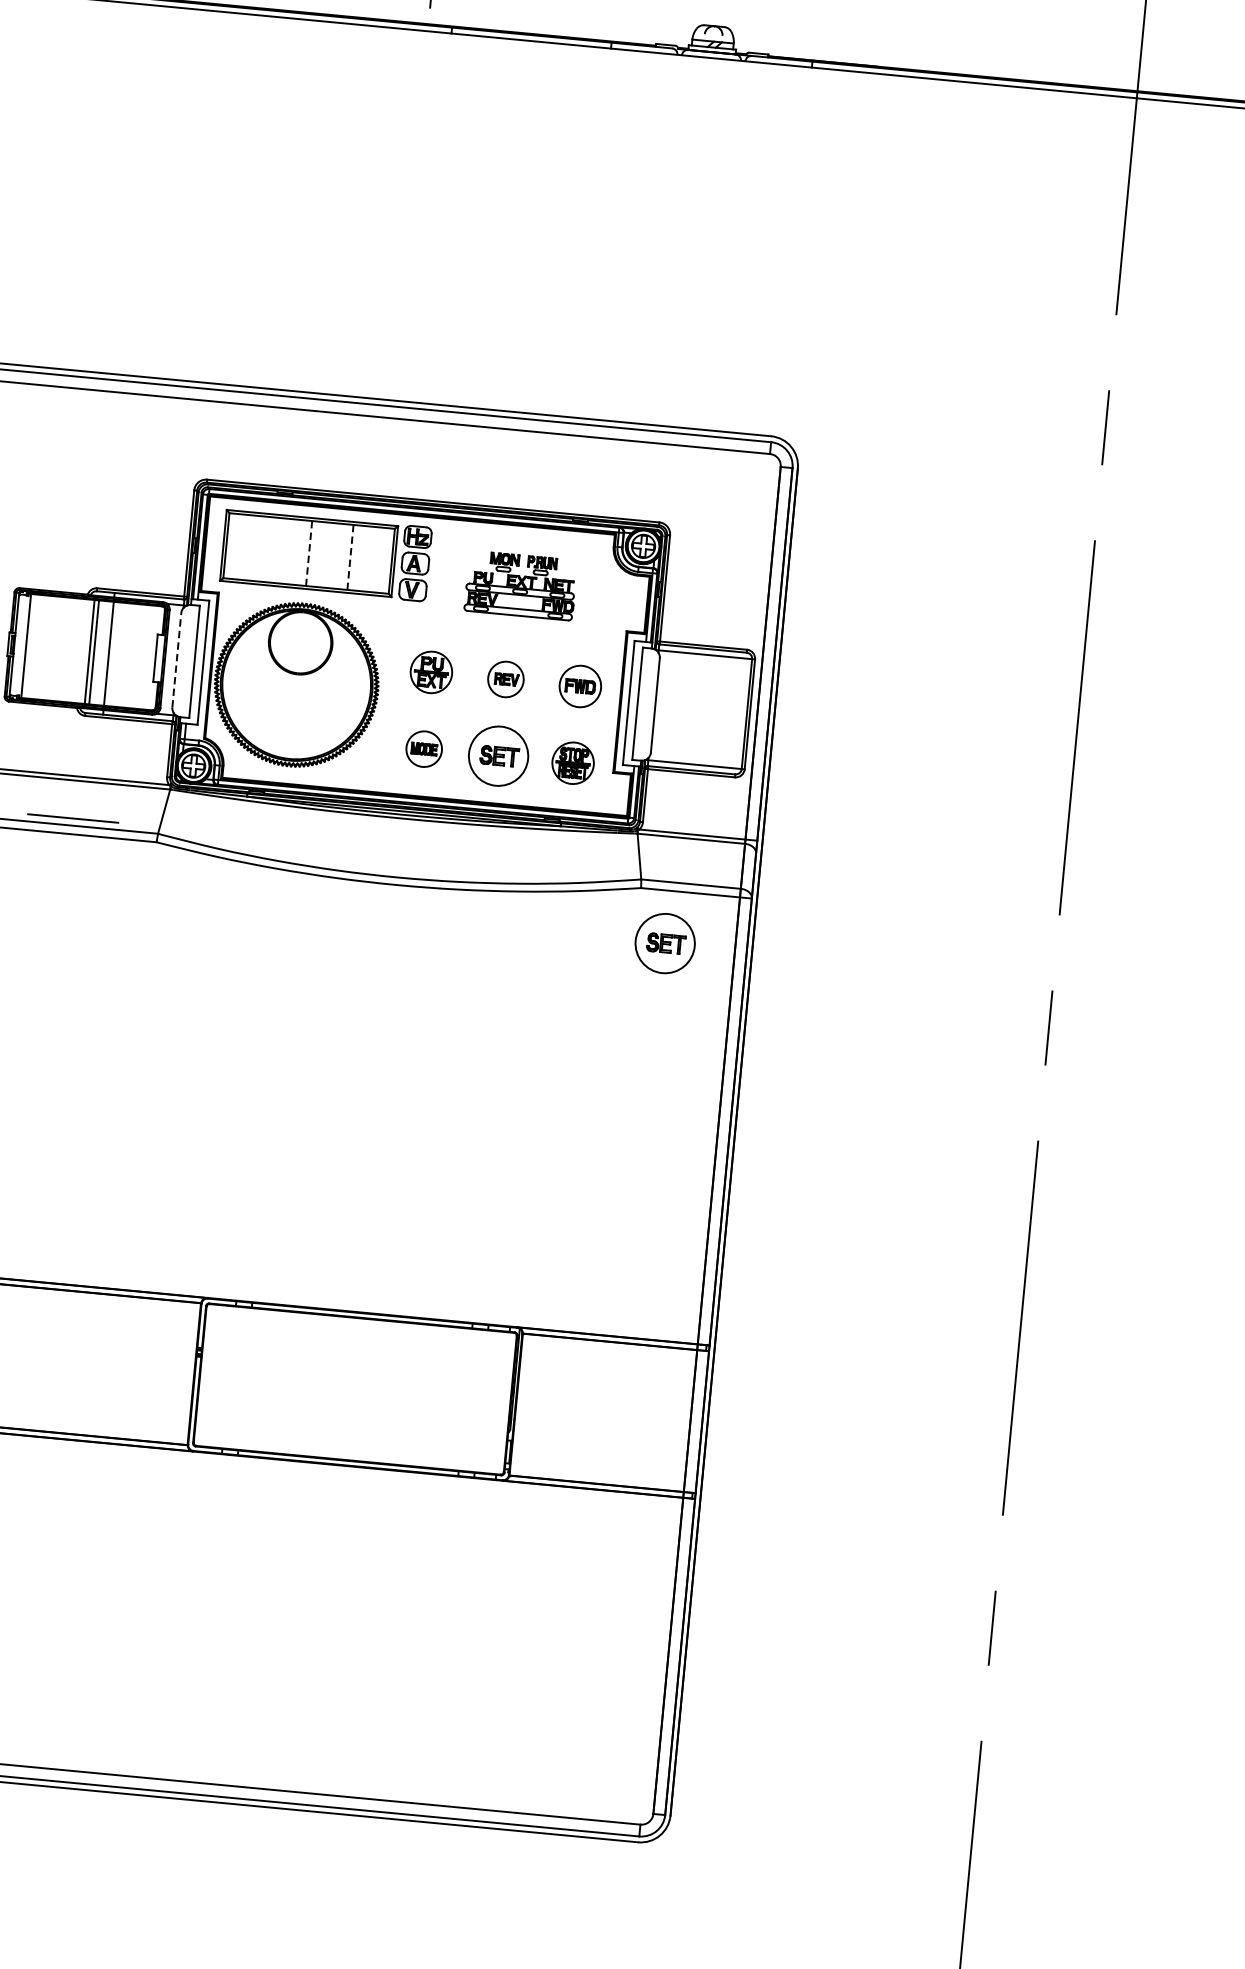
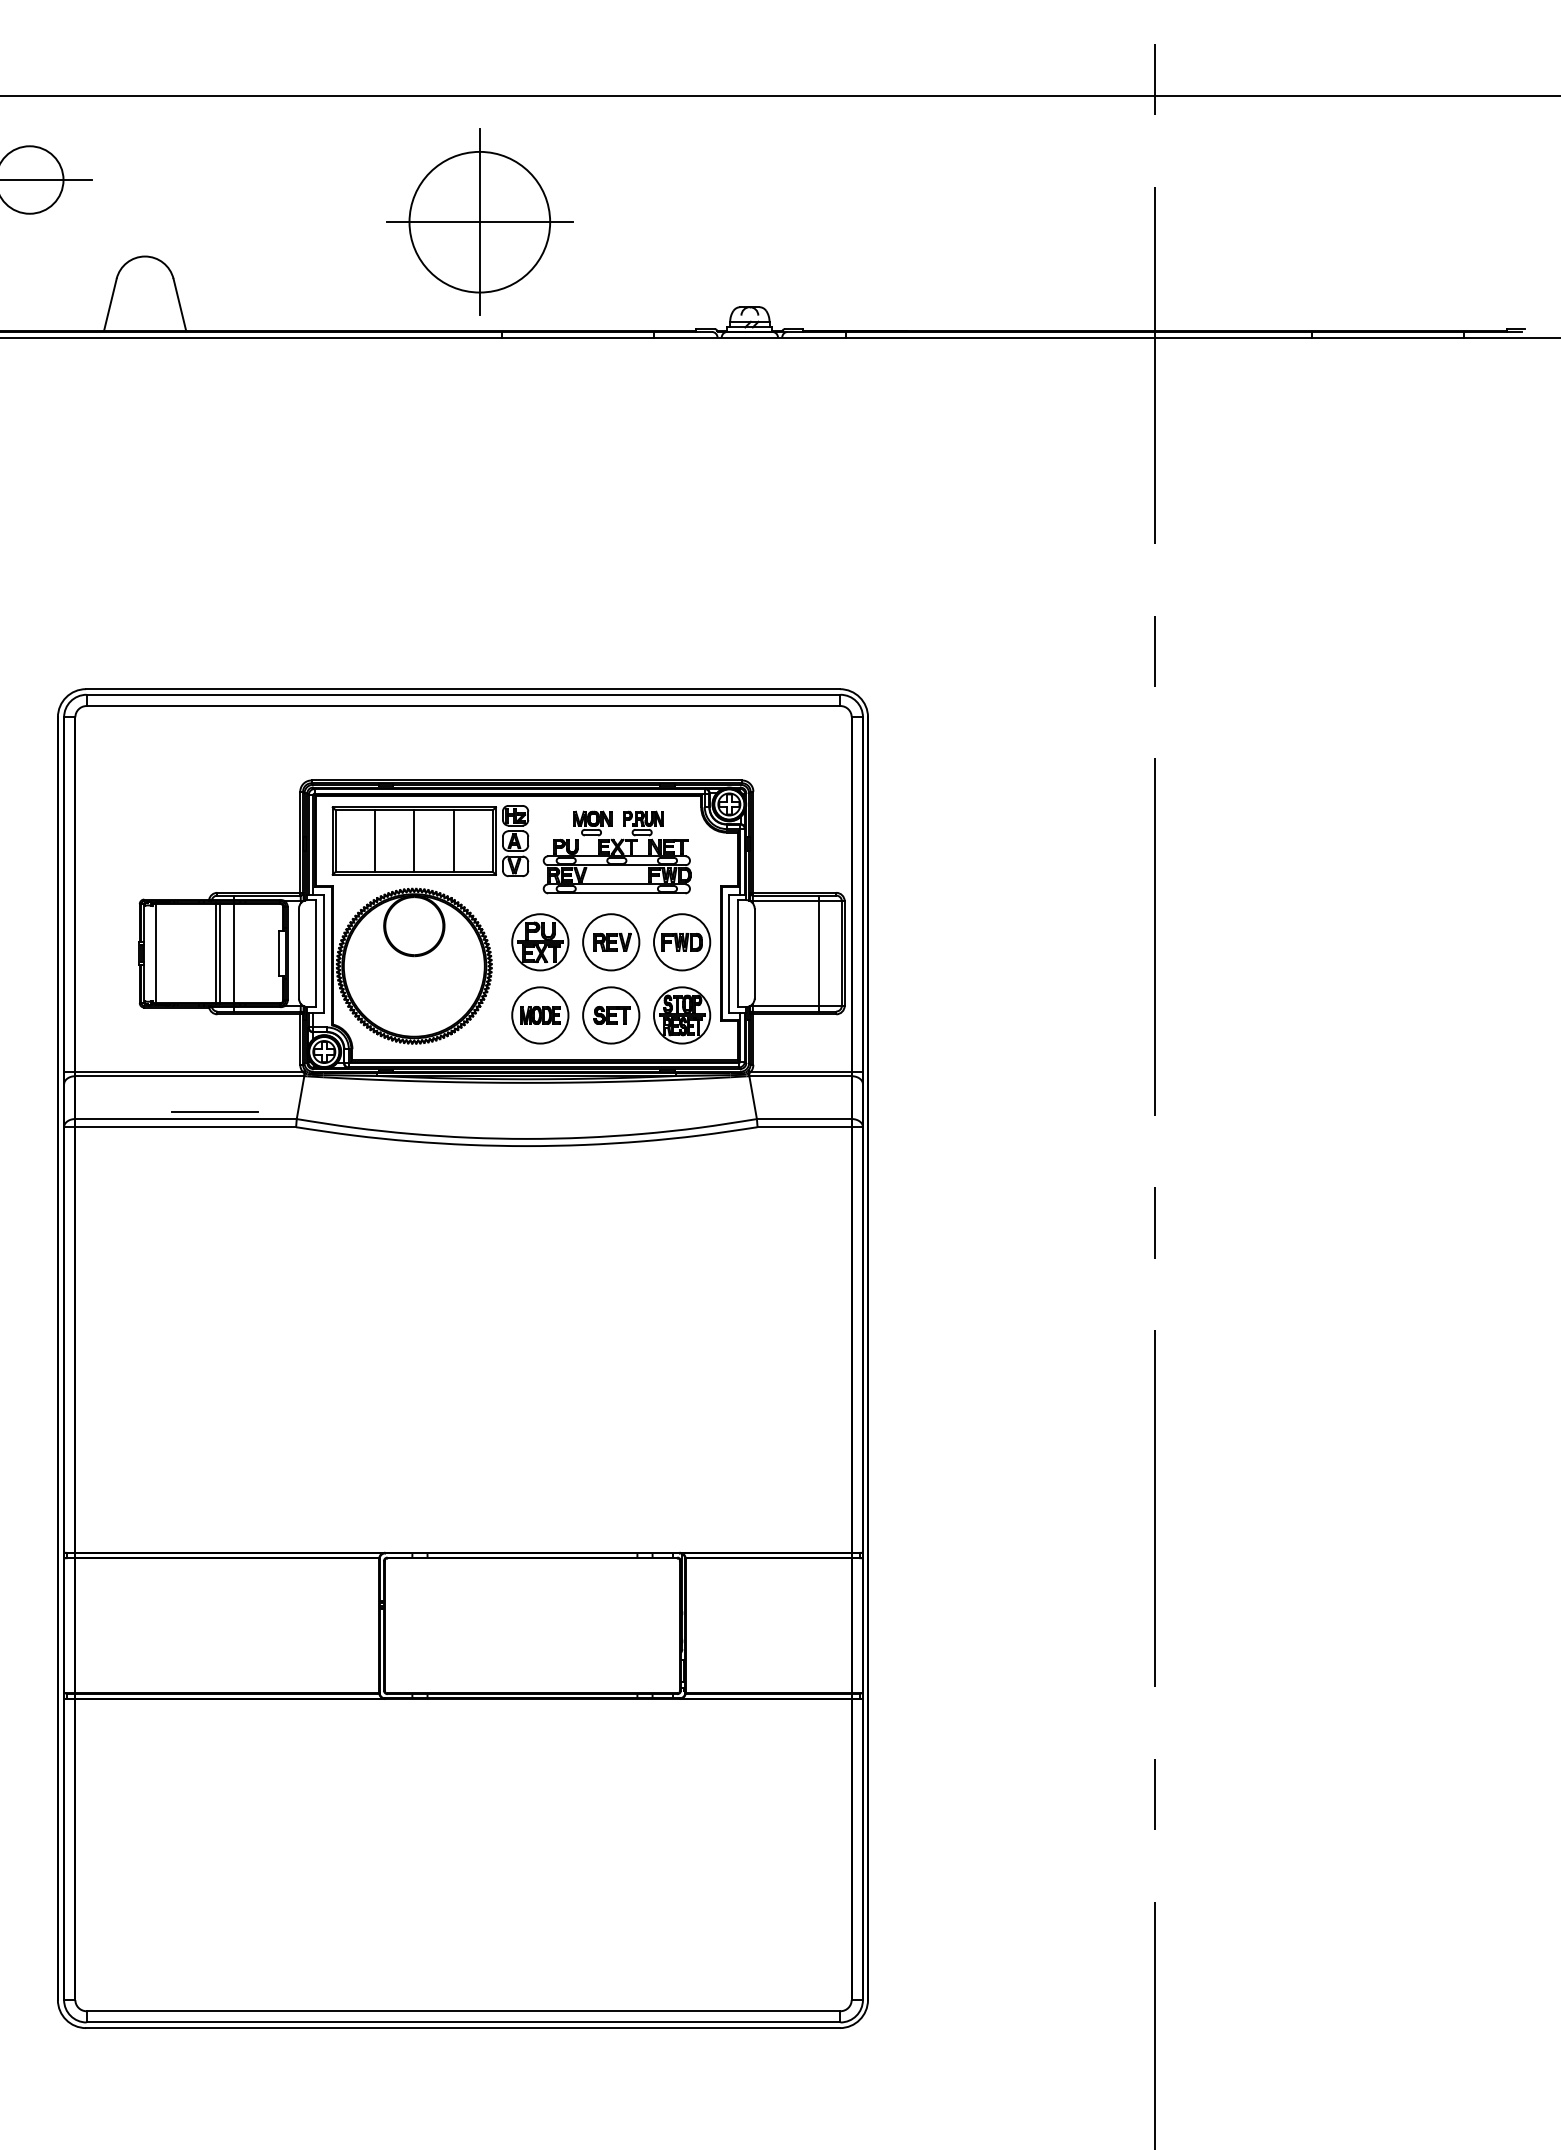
line: (267, 550) -> (374, 841), added
line: (309, 554) -> (414, 841), dashed -> solid
line: (350, 557) -> (453, 841), dashed -> solid
part: (520, 585) -> (616, 852), size x1.43
line: (177, 660) -> (299, 953), dashed -> solid
part: (431, 672) -> (540, 942), size x1.43
part: (506, 679) -> (611, 942), size x1.67
part: (580, 686) -> (682, 942), size x1.43
line: (723, 711) -> (819, 953), added
part: (424, 749) -> (540, 1015), size x1.67
part: (573, 763) -> (682, 1015), size x1.43
part: (665, 943) -> (785, 1177), removed

